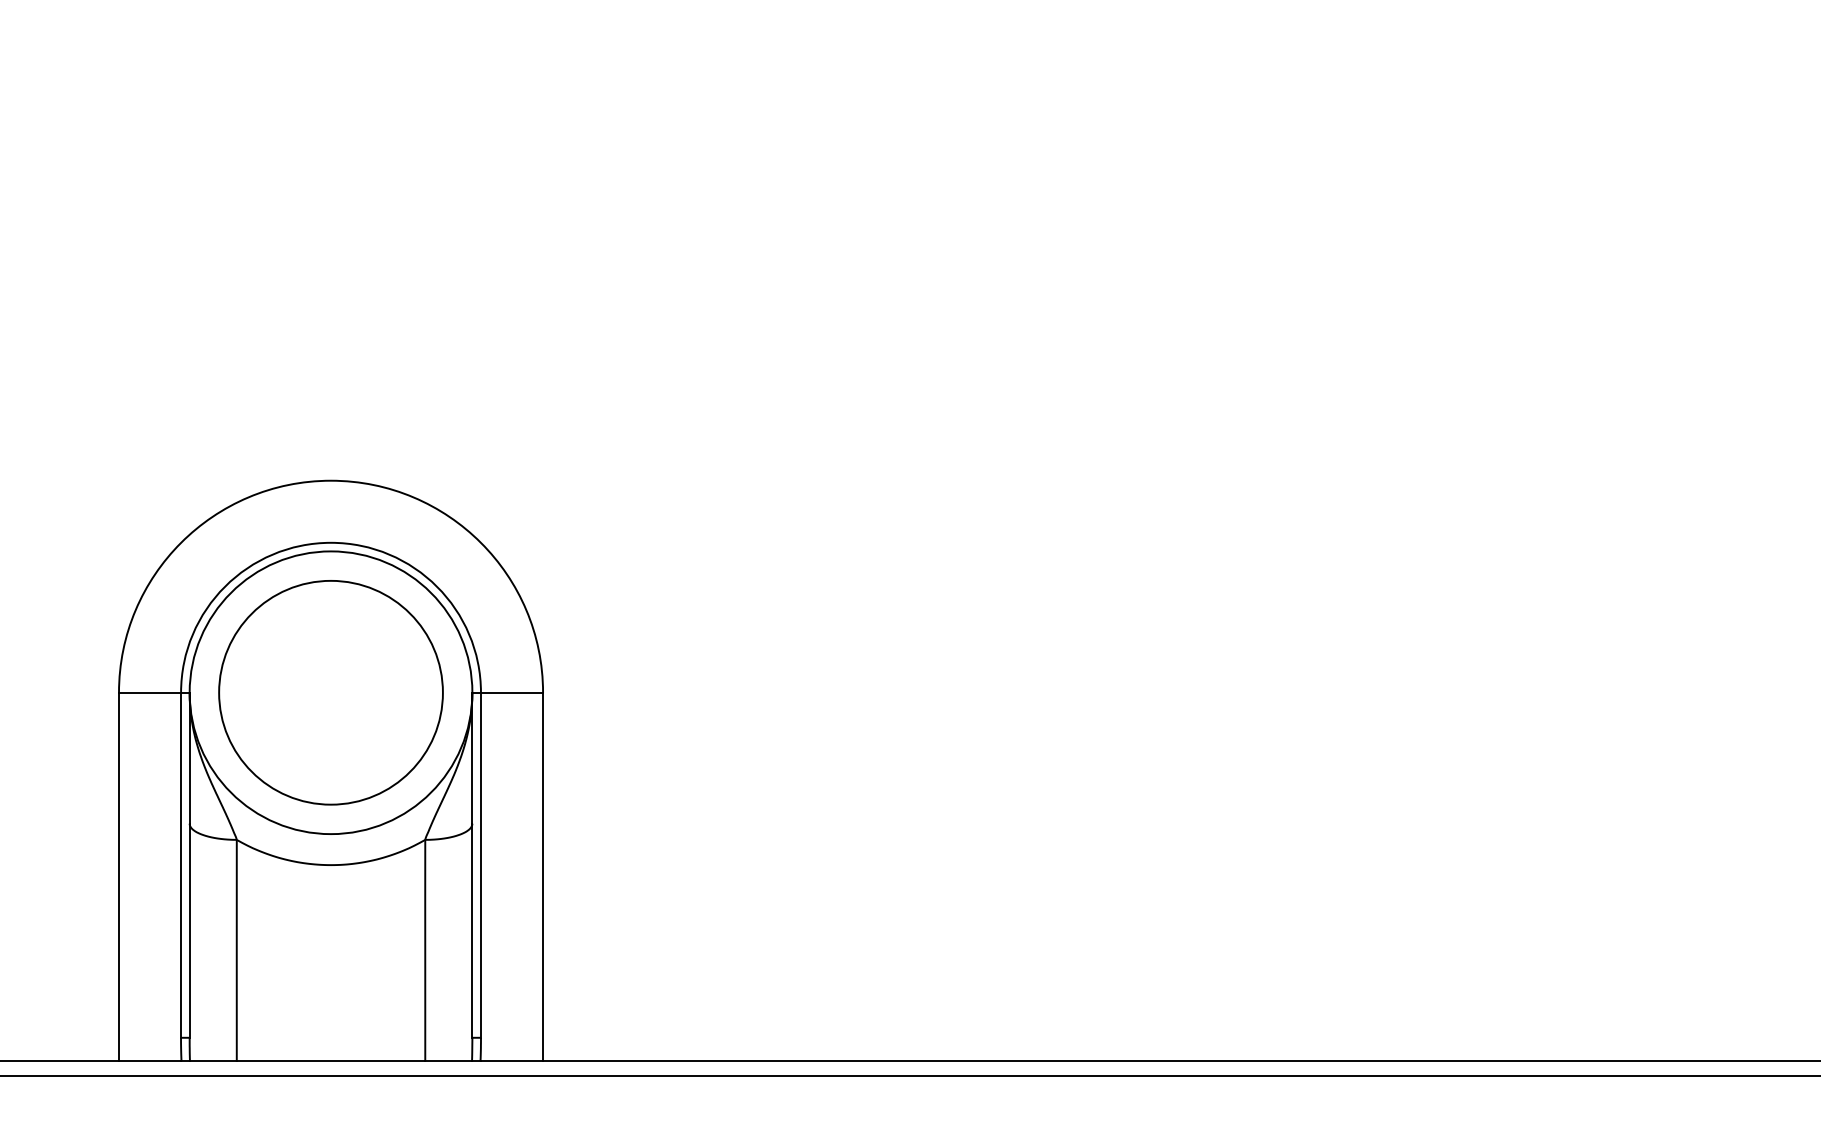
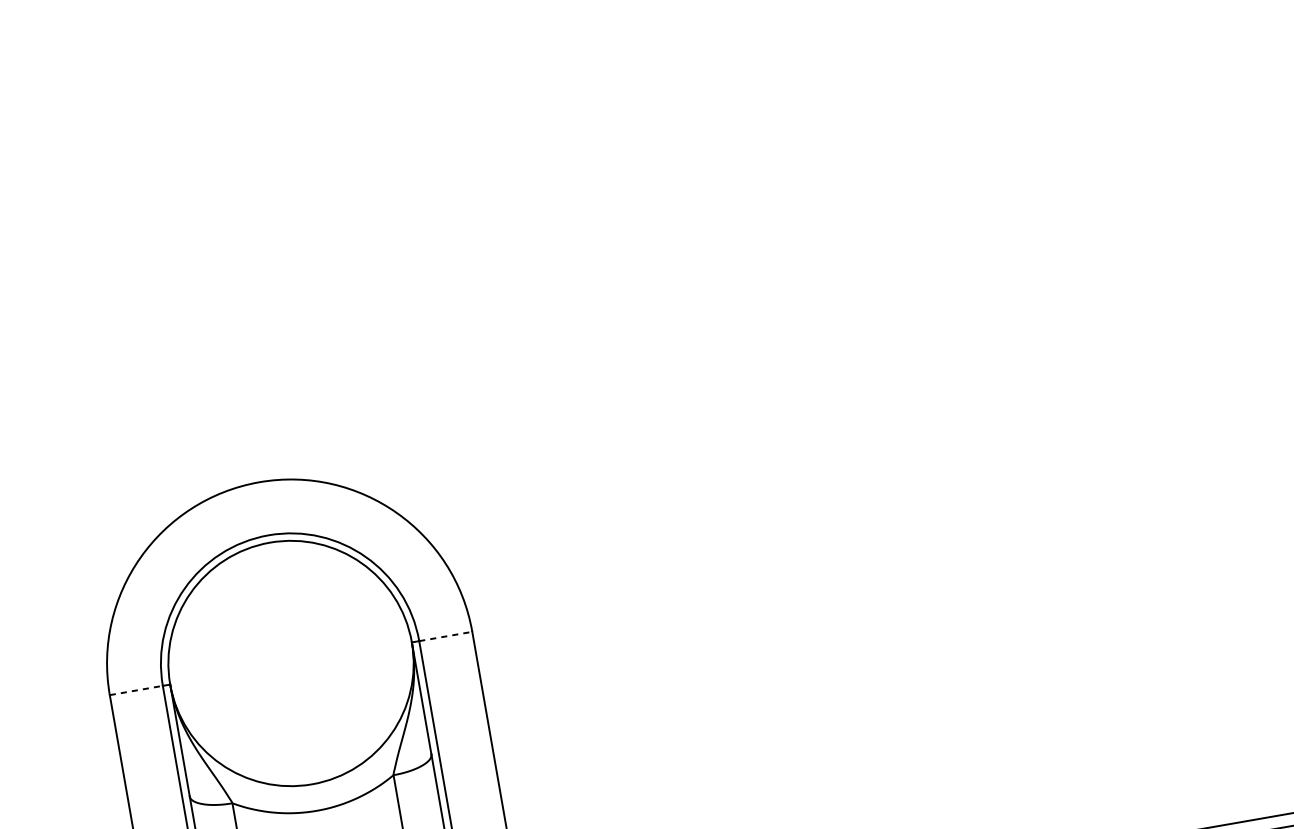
line: (150, 692) -> (136, 690), solid -> dashed
circle: (330, 692) -> (290, 663), removed
line: (512, 692) -> (446, 636), solid -> dashed

